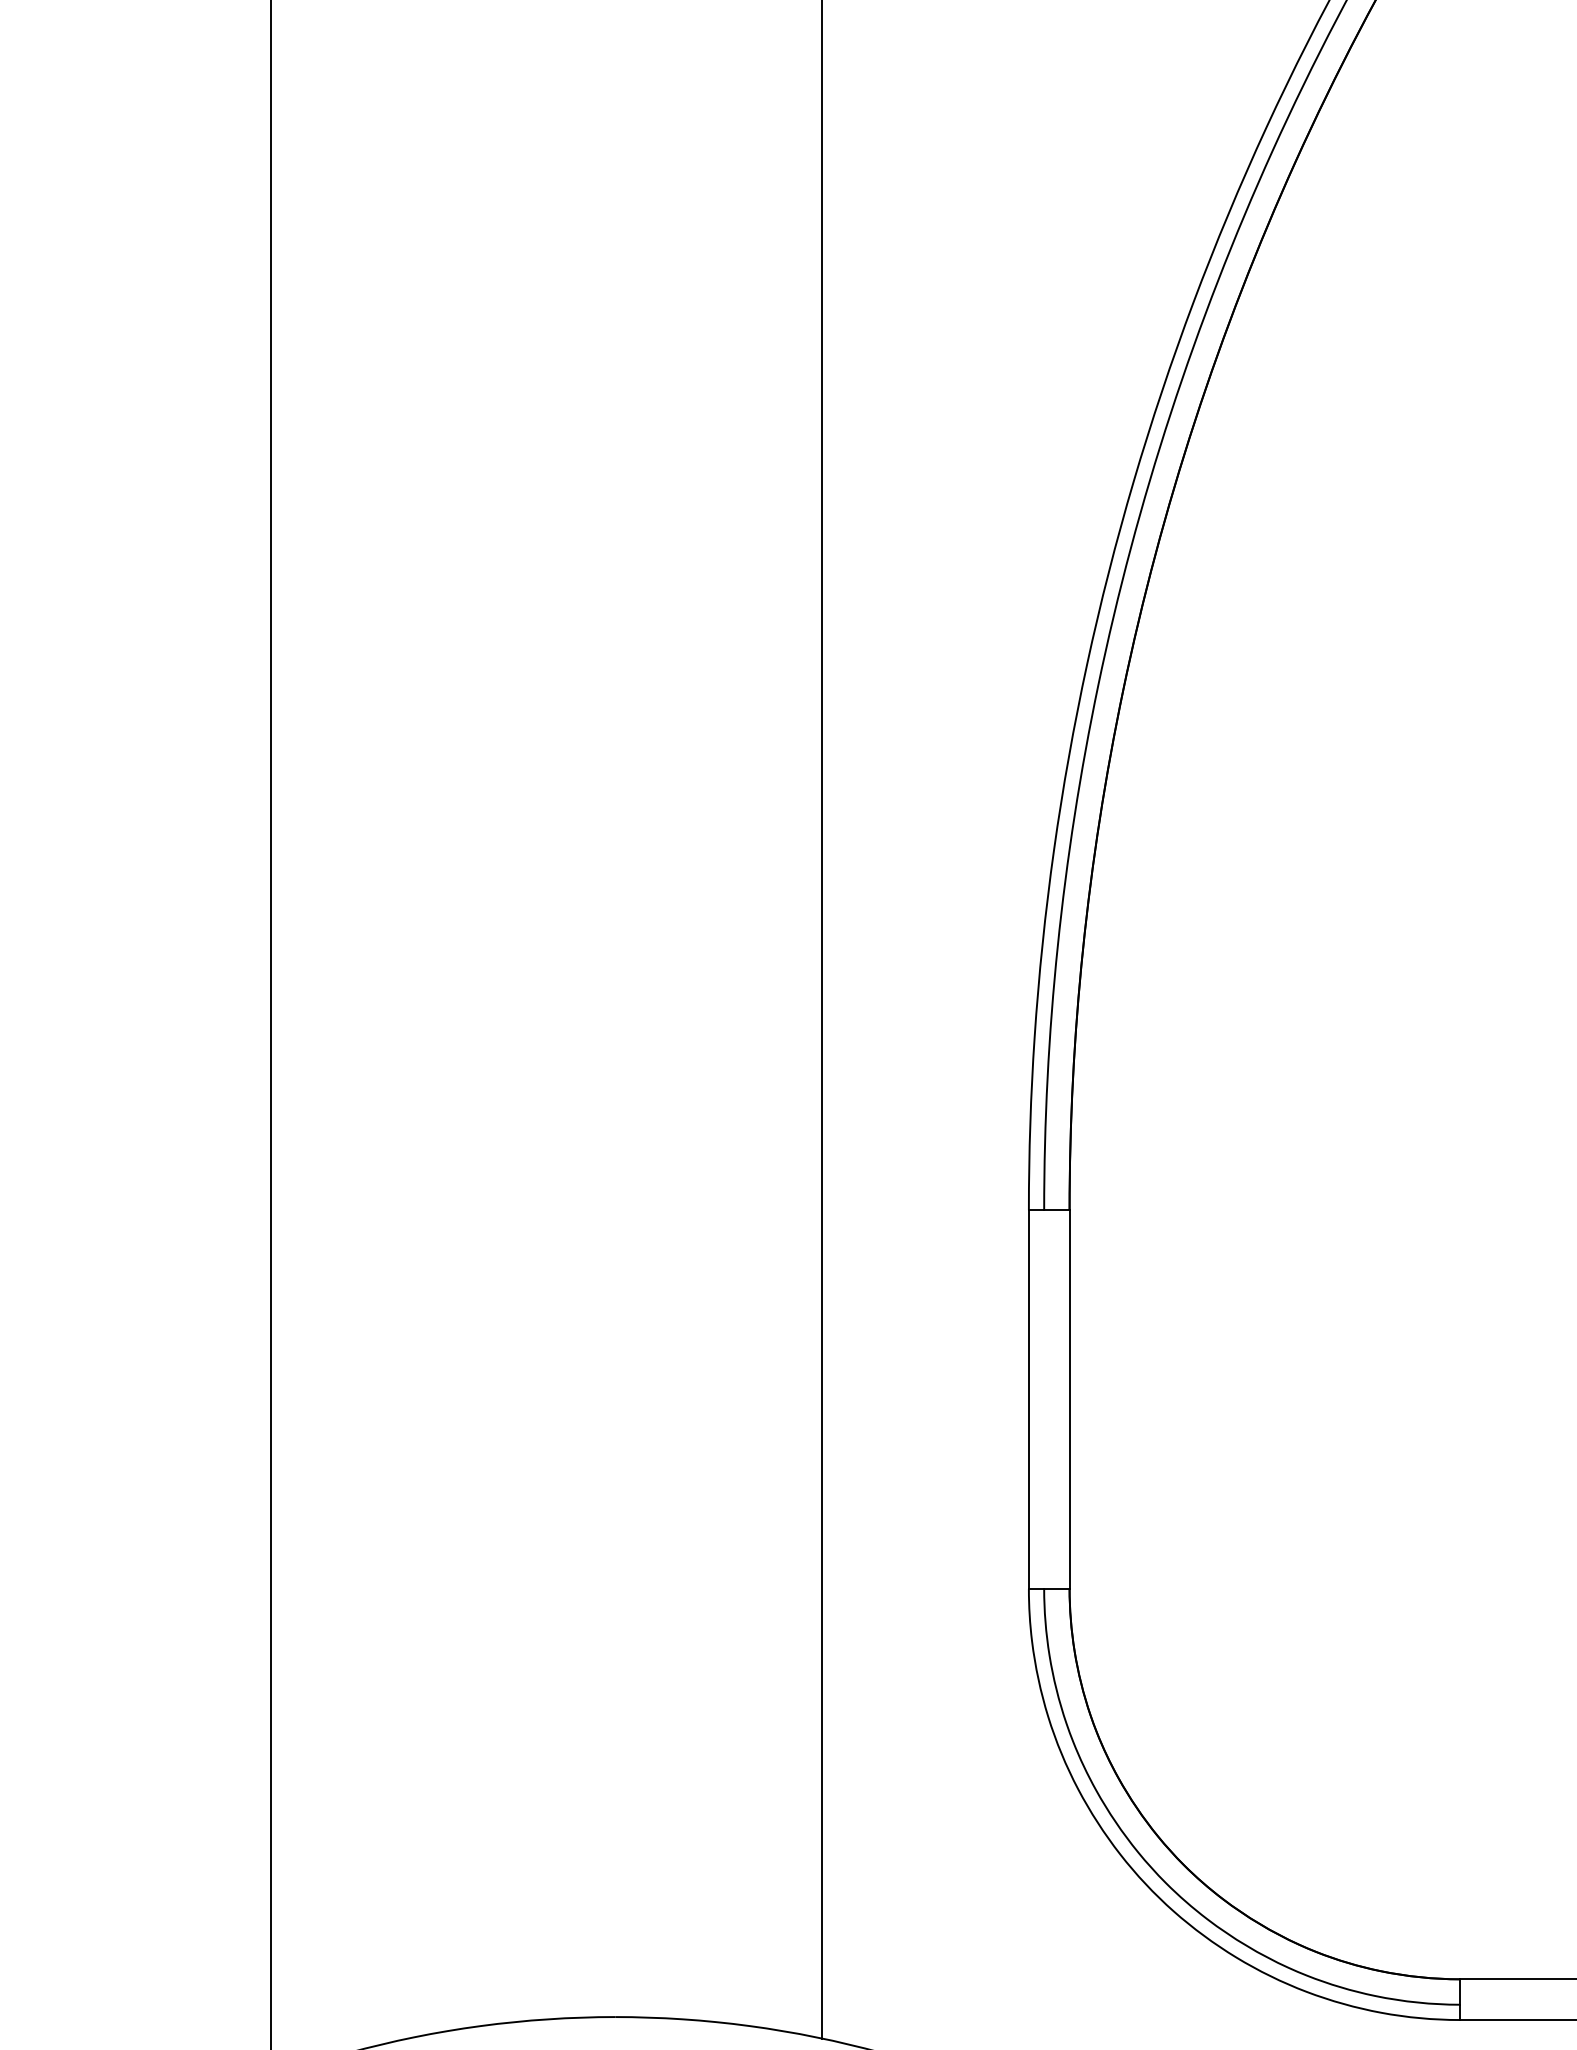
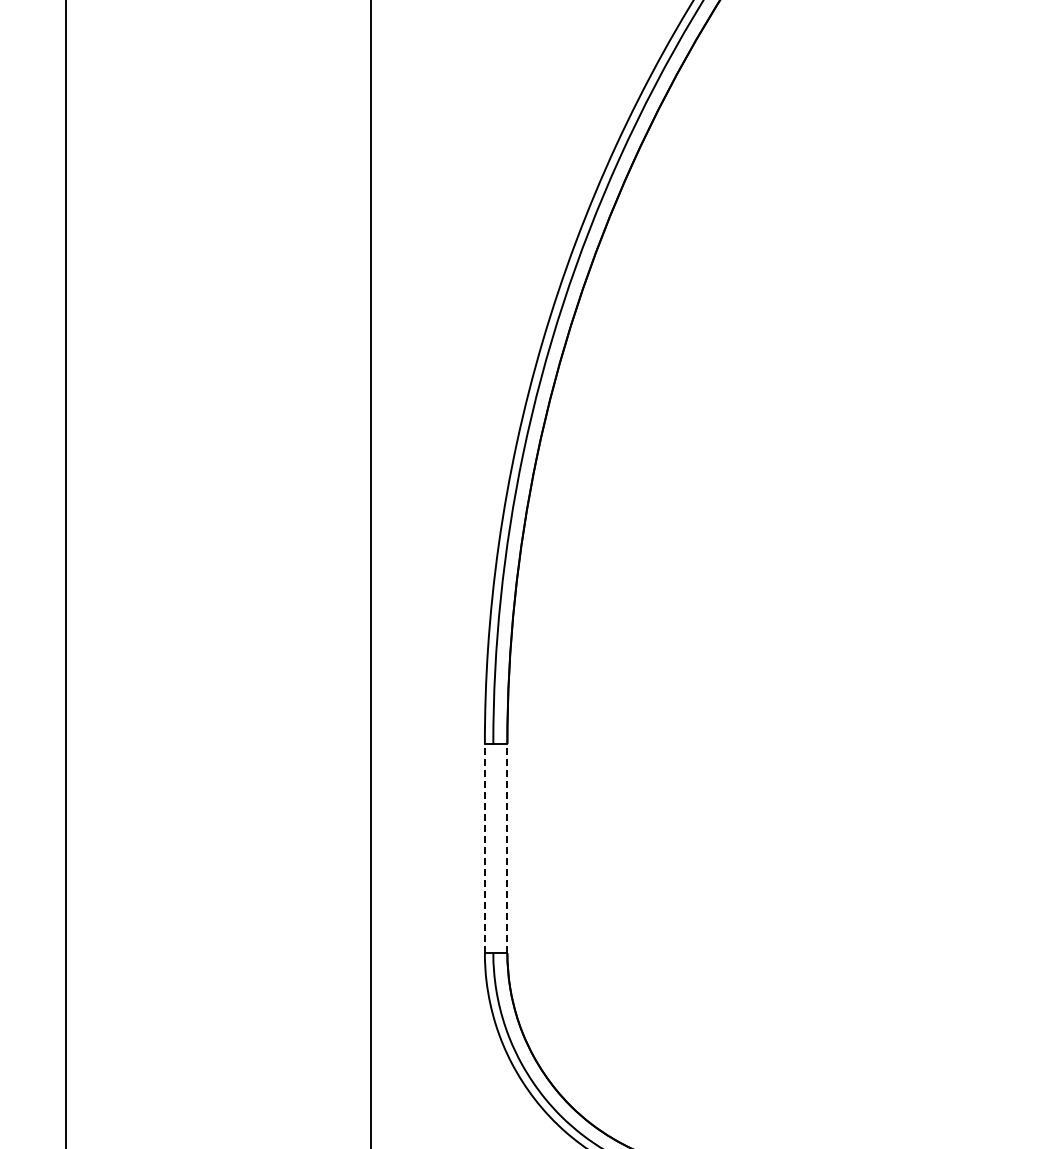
line: (1028, 1399) -> (484, 848), solid -> dashed
line: (1069, 1399) -> (507, 848), solid -> dashed

